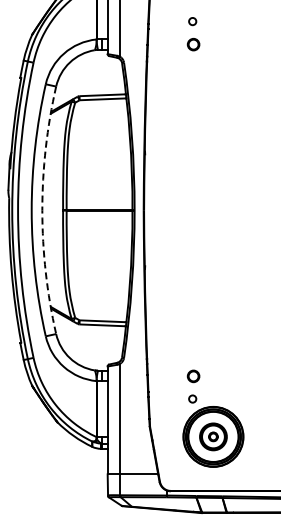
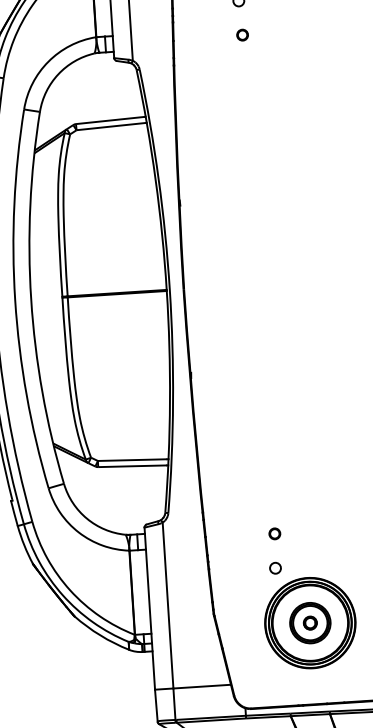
part: (193, 43) -> (242, 33), size x0.62
arc: (42, 210) -> (31, 299), dashed -> solid
part: (193, 375) -> (274, 532), size x0.62

